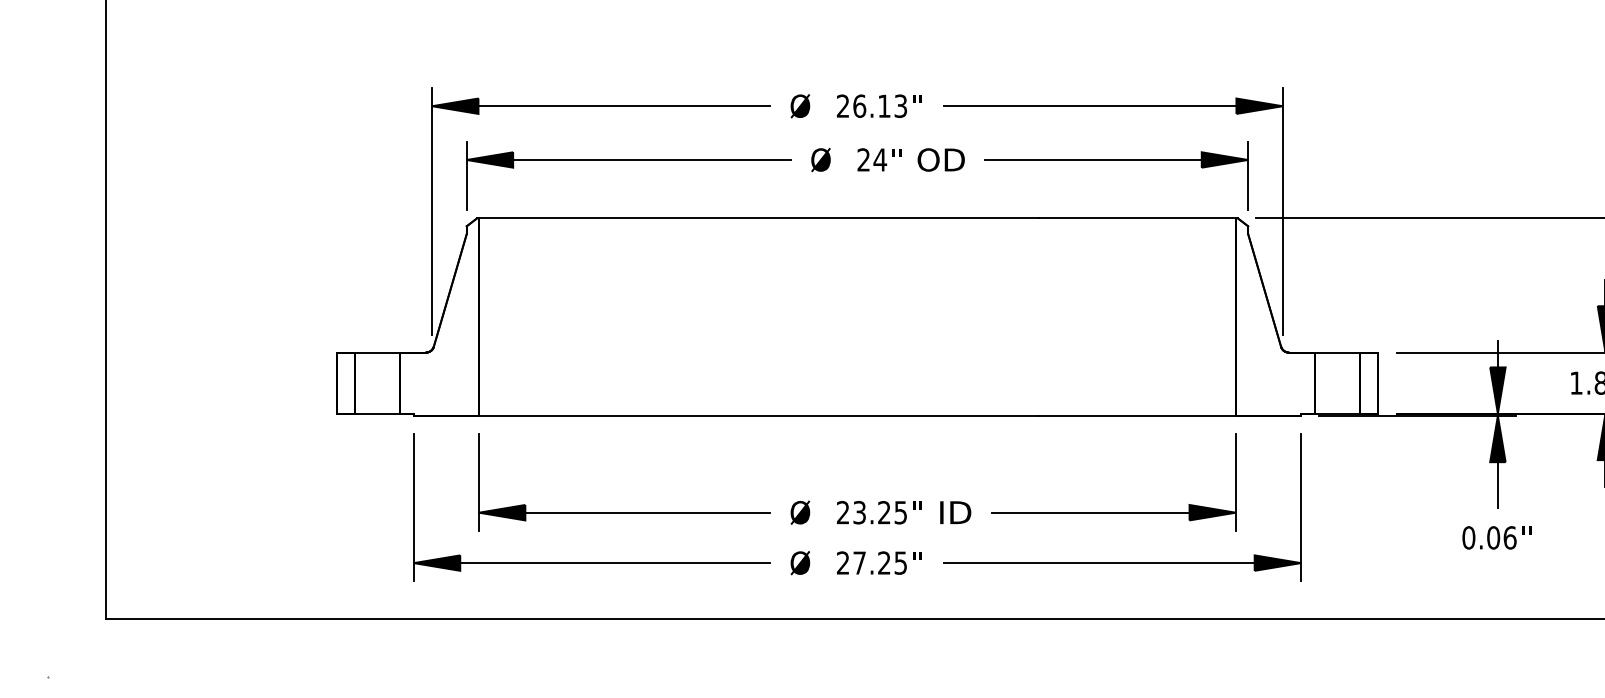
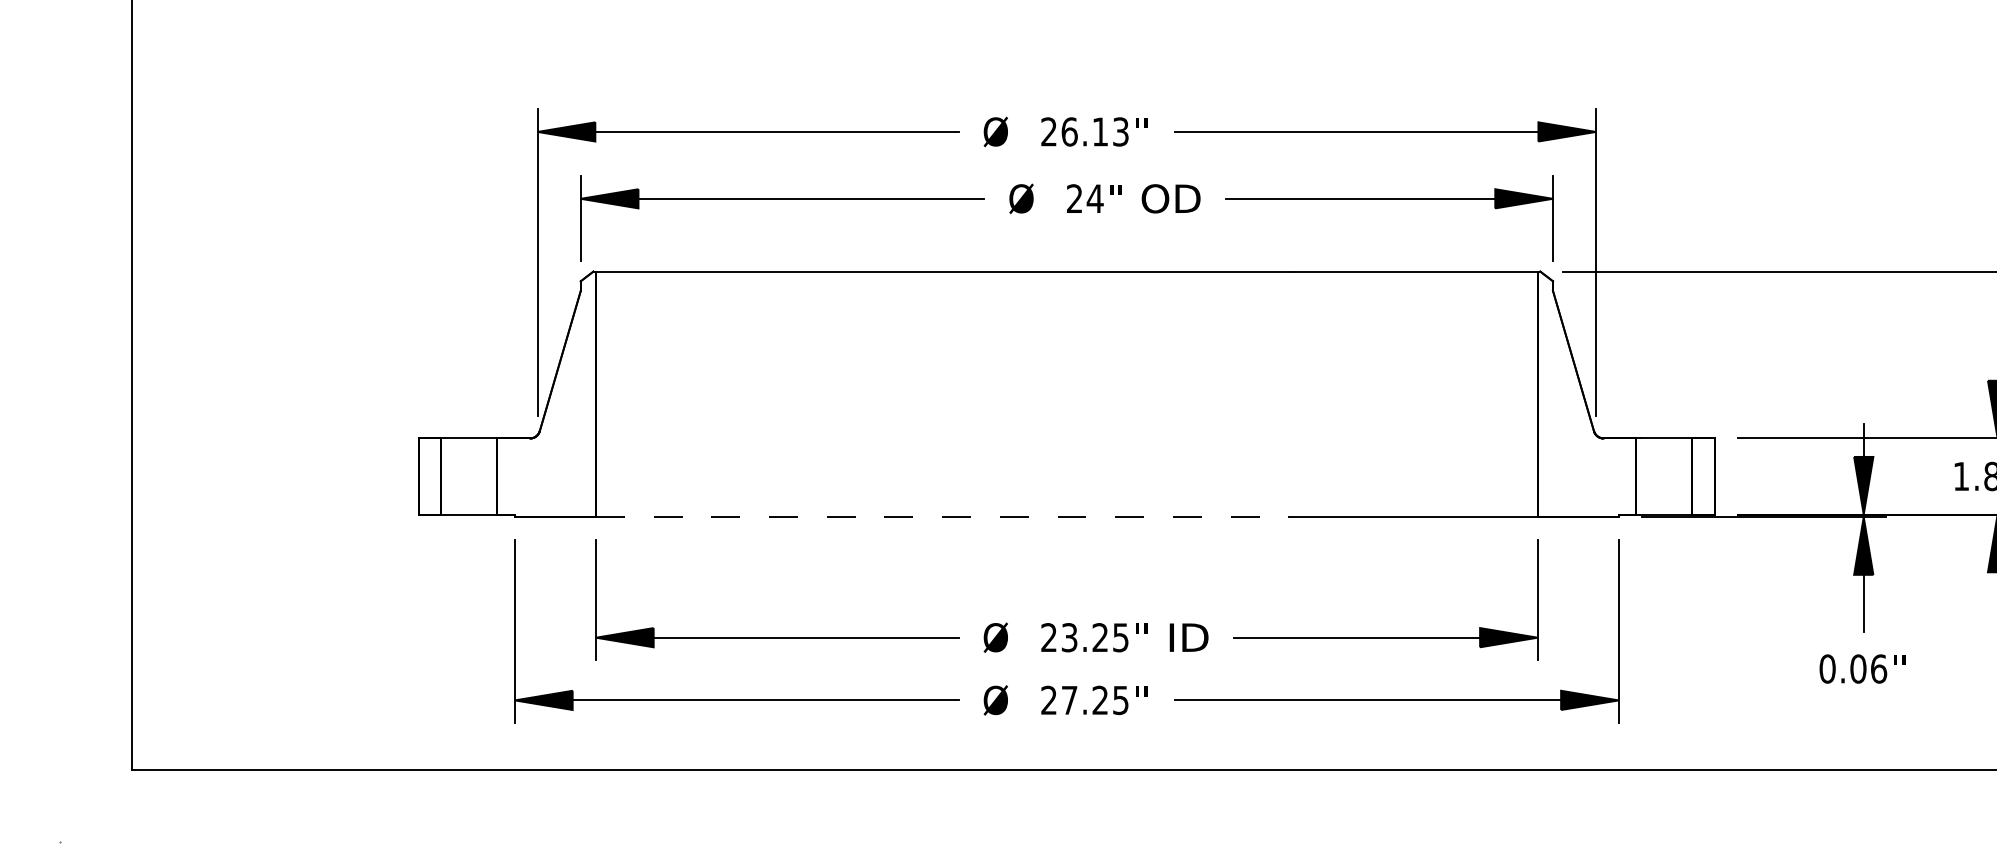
line: (759, 416) -> (944, 517), solid -> dashed

